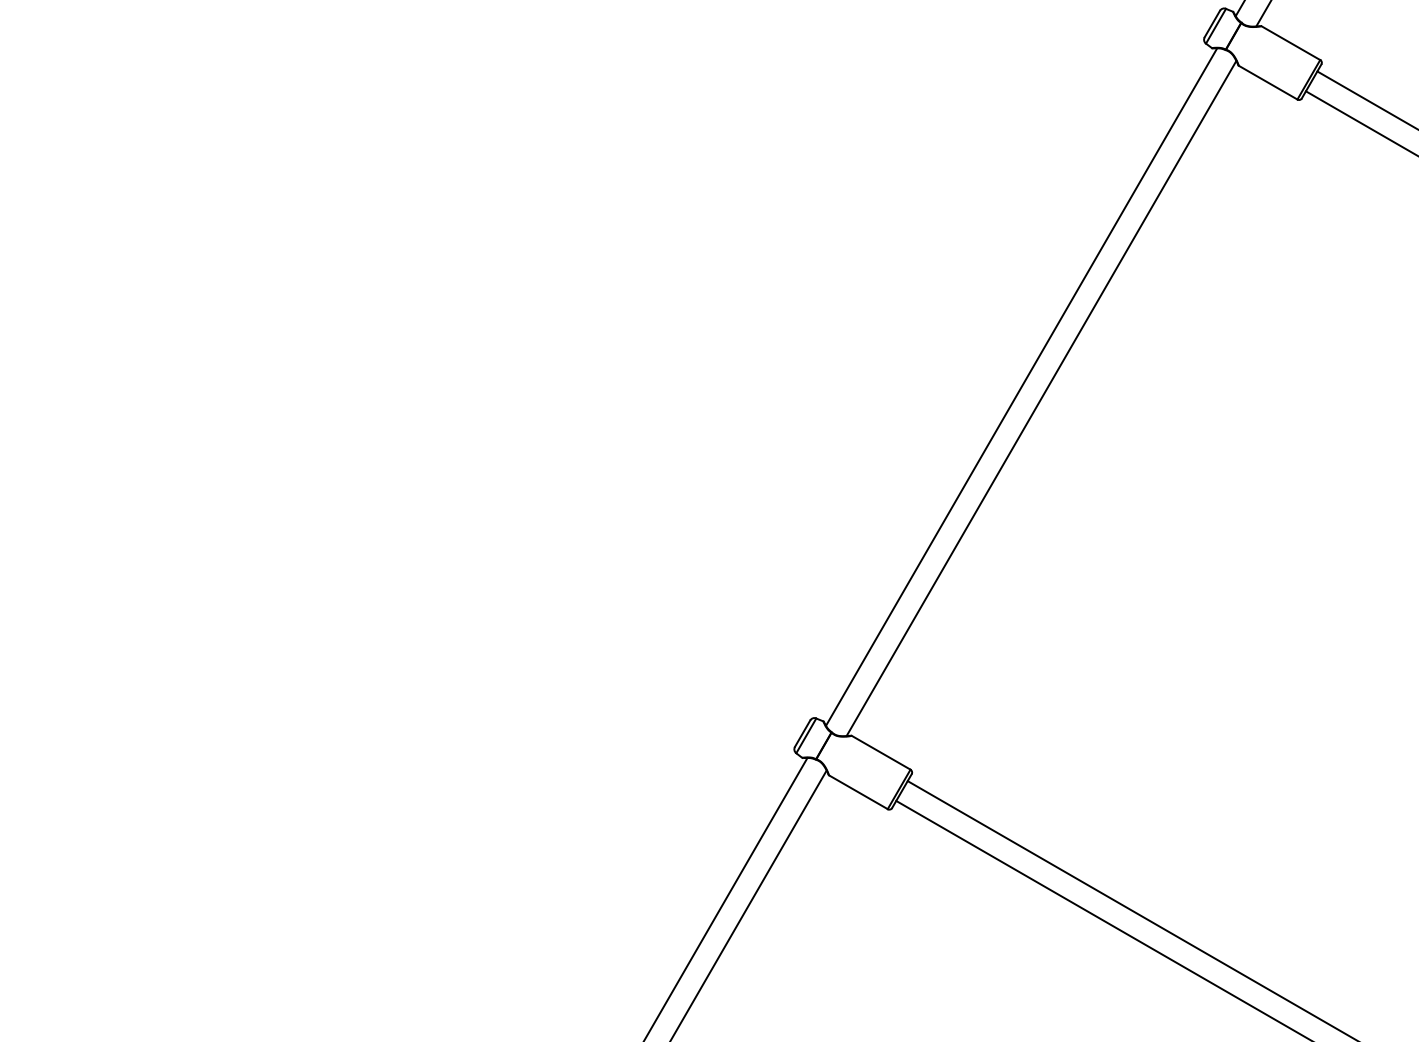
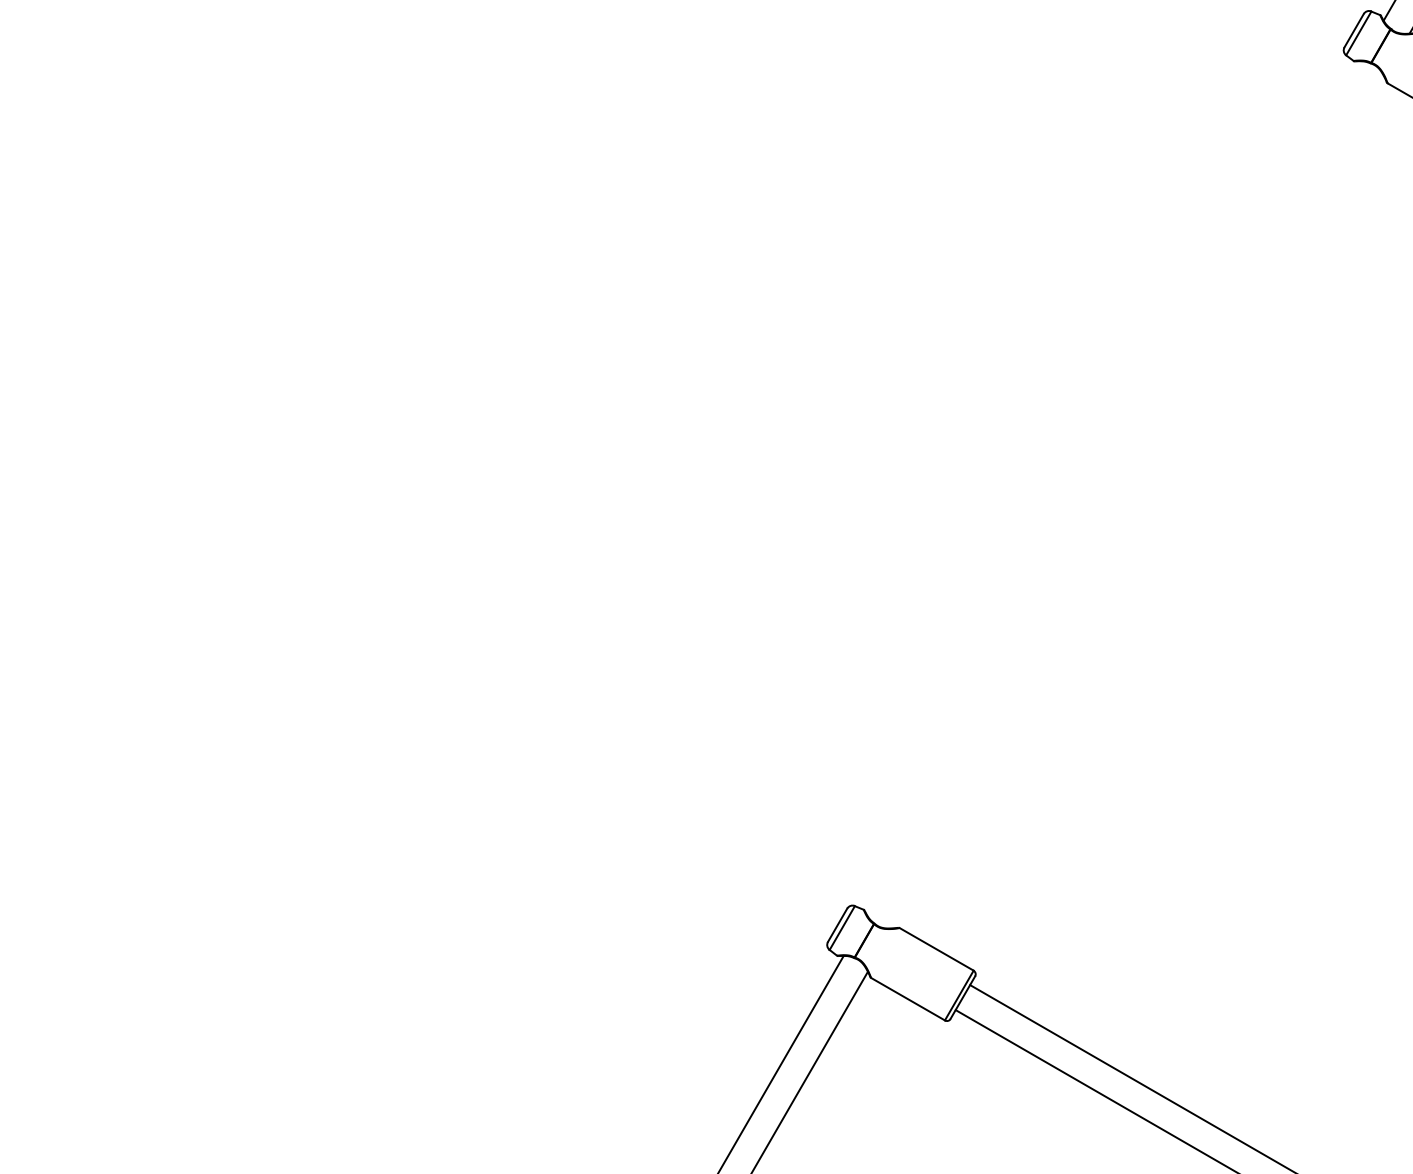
line: (1021, 386) -> (1113, 487), removed
line: (1041, 398) -> (1138, 502), removed

